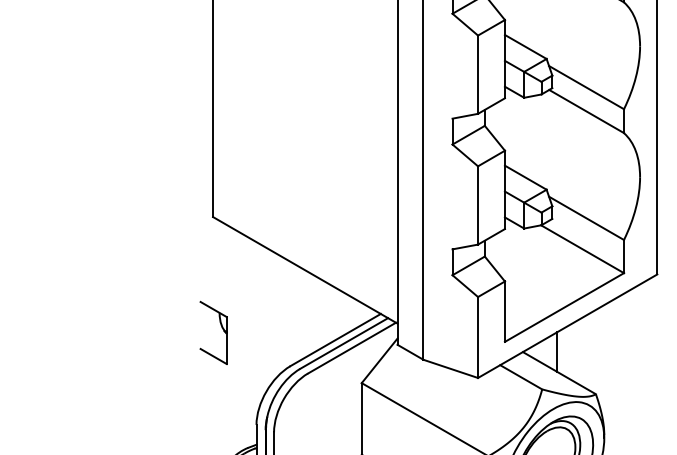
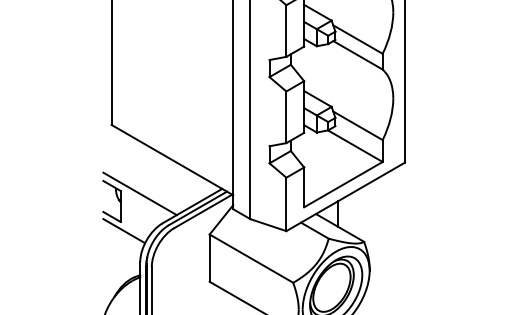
line: (255, 320) -> (139, 193), added
line: (232, 378) -> (124, 231), added

